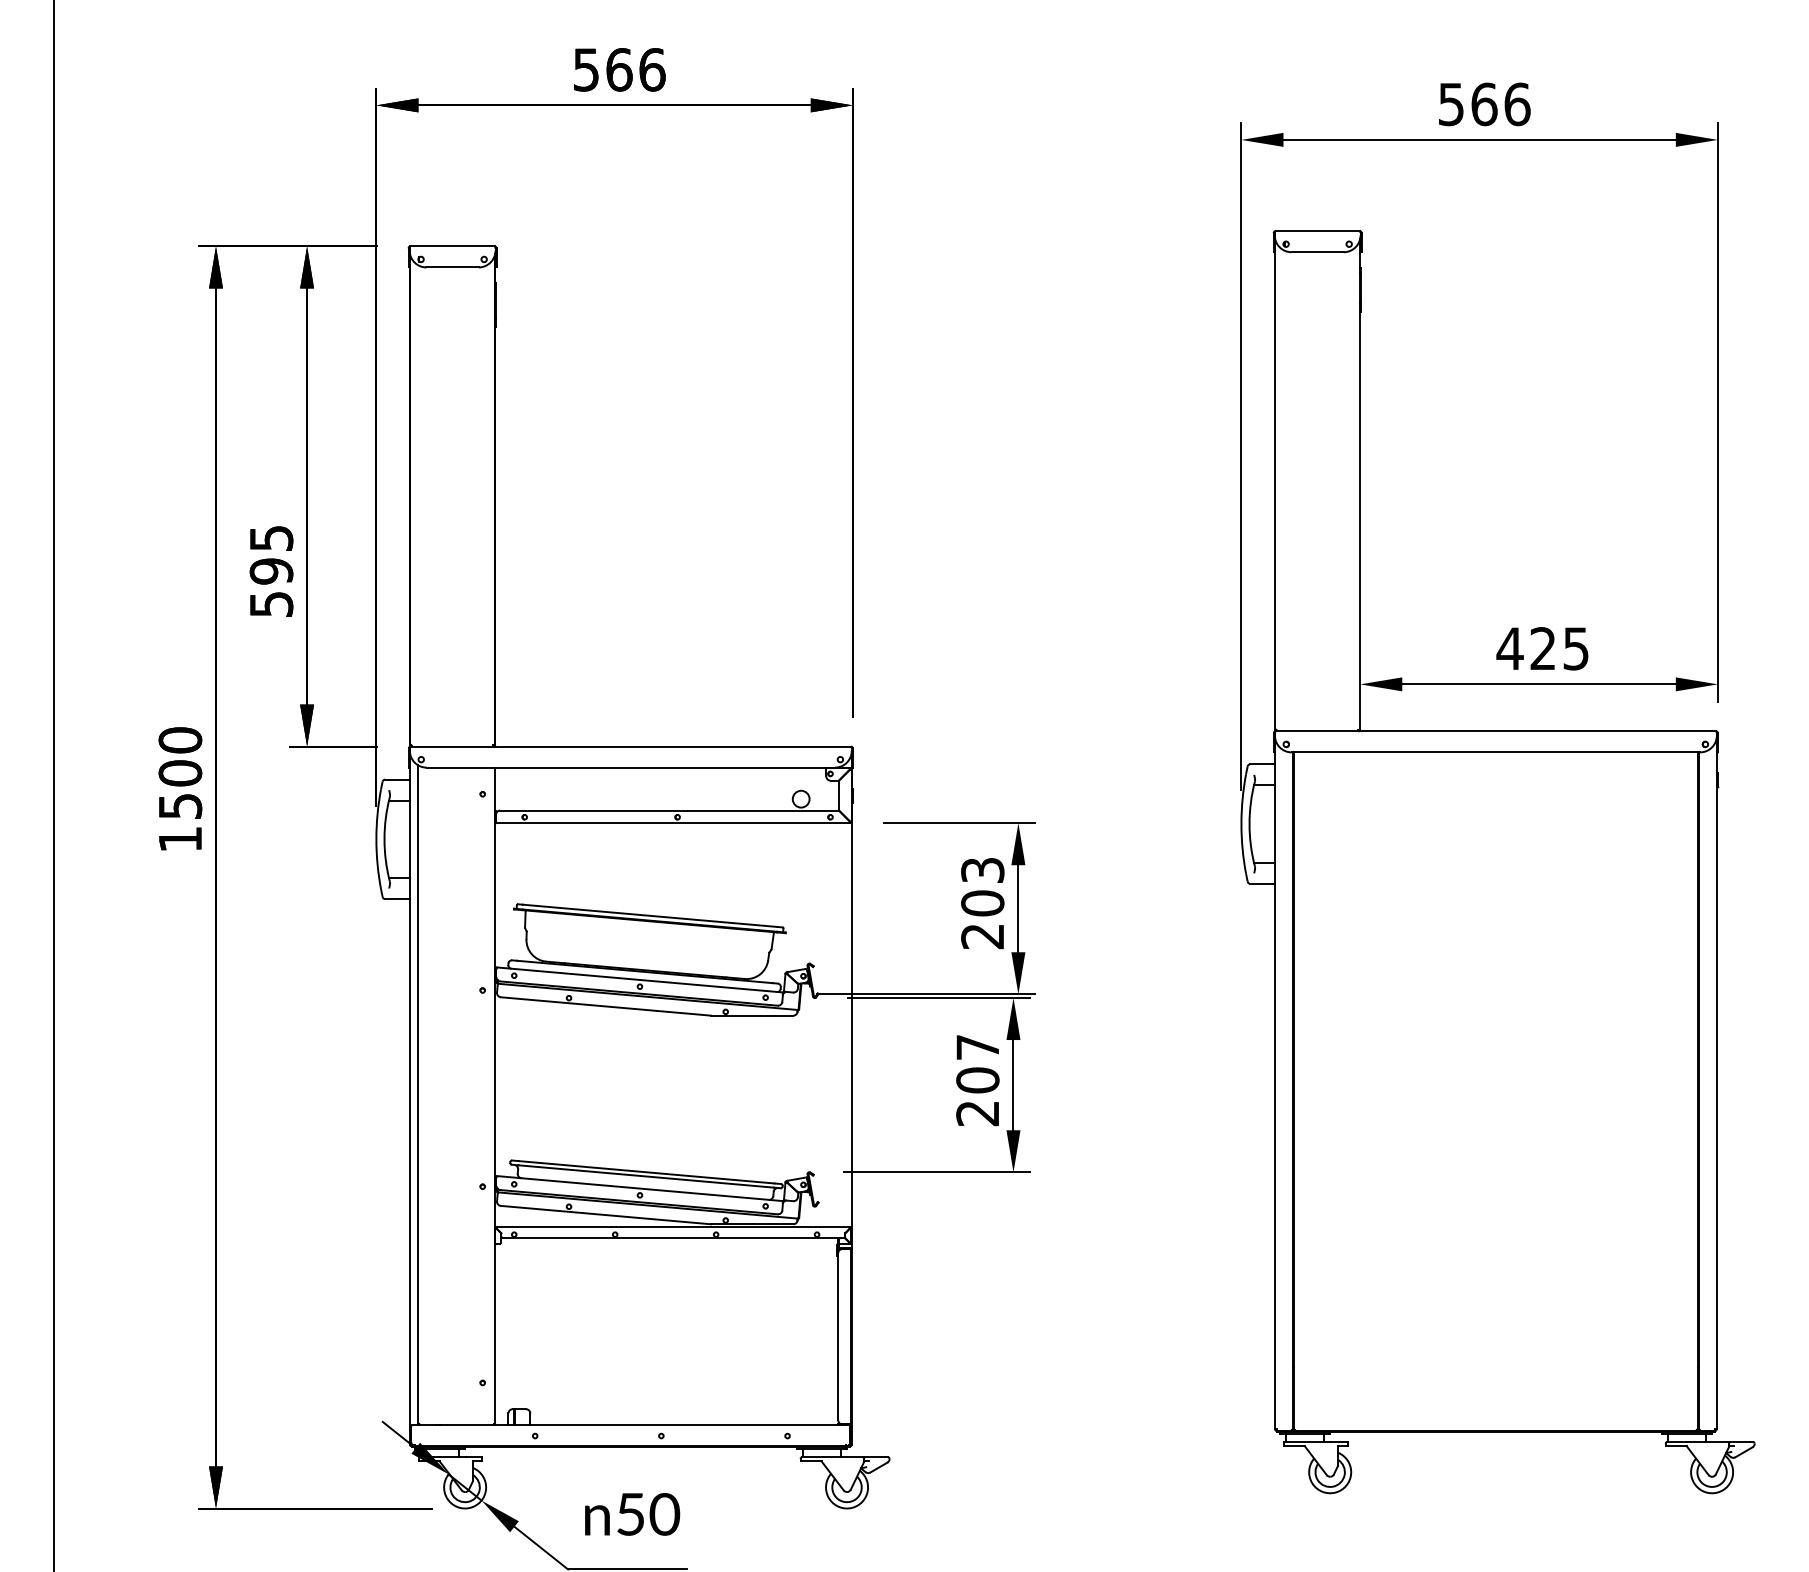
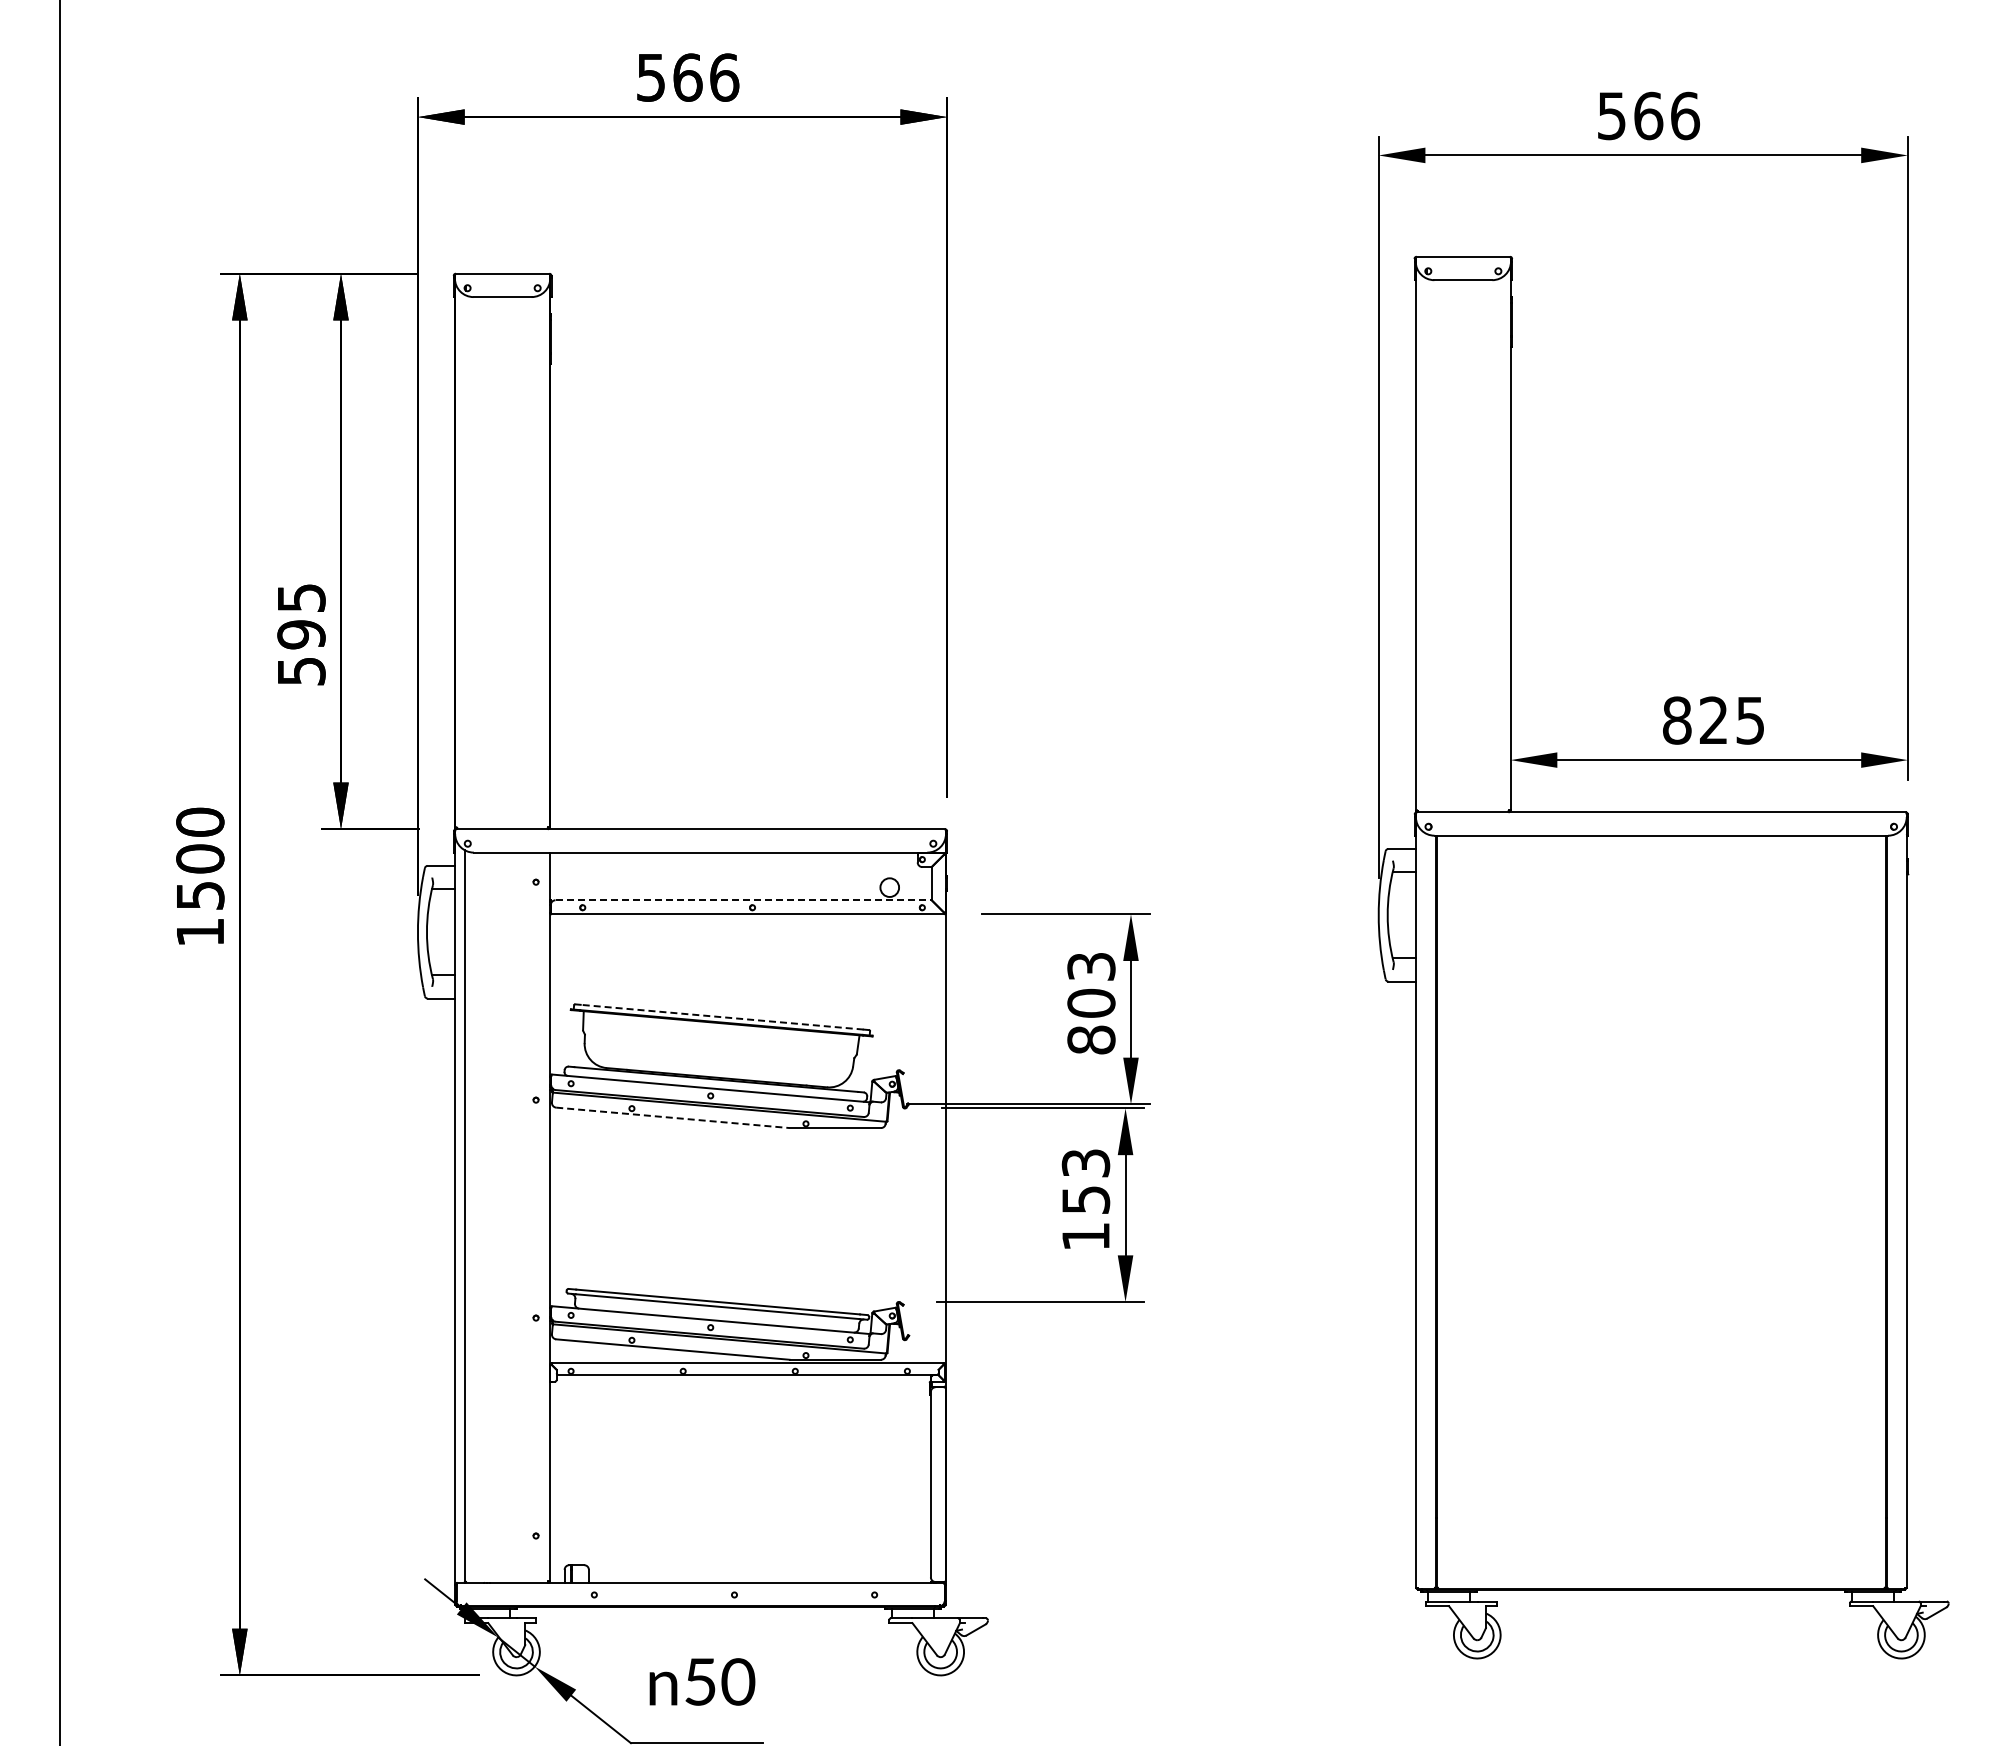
text: (1509, 648) -> (1676, 720), 425 -> 825
line: (670, 810) -> (744, 900), solid -> dashed
line: (649, 916) -> (721, 1017), solid -> dashed
text: (982, 935) -> (1091, 1039), 203 -> 803
line: (606, 1006) -> (673, 1117), solid -> dashed
text: (977, 1079) -> (1085, 1199), 207 -> 153

